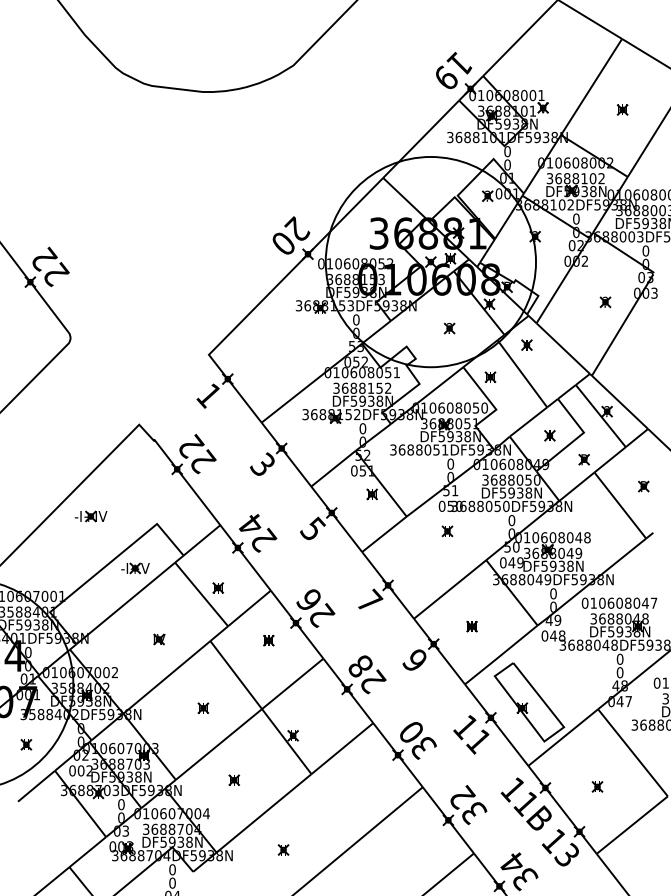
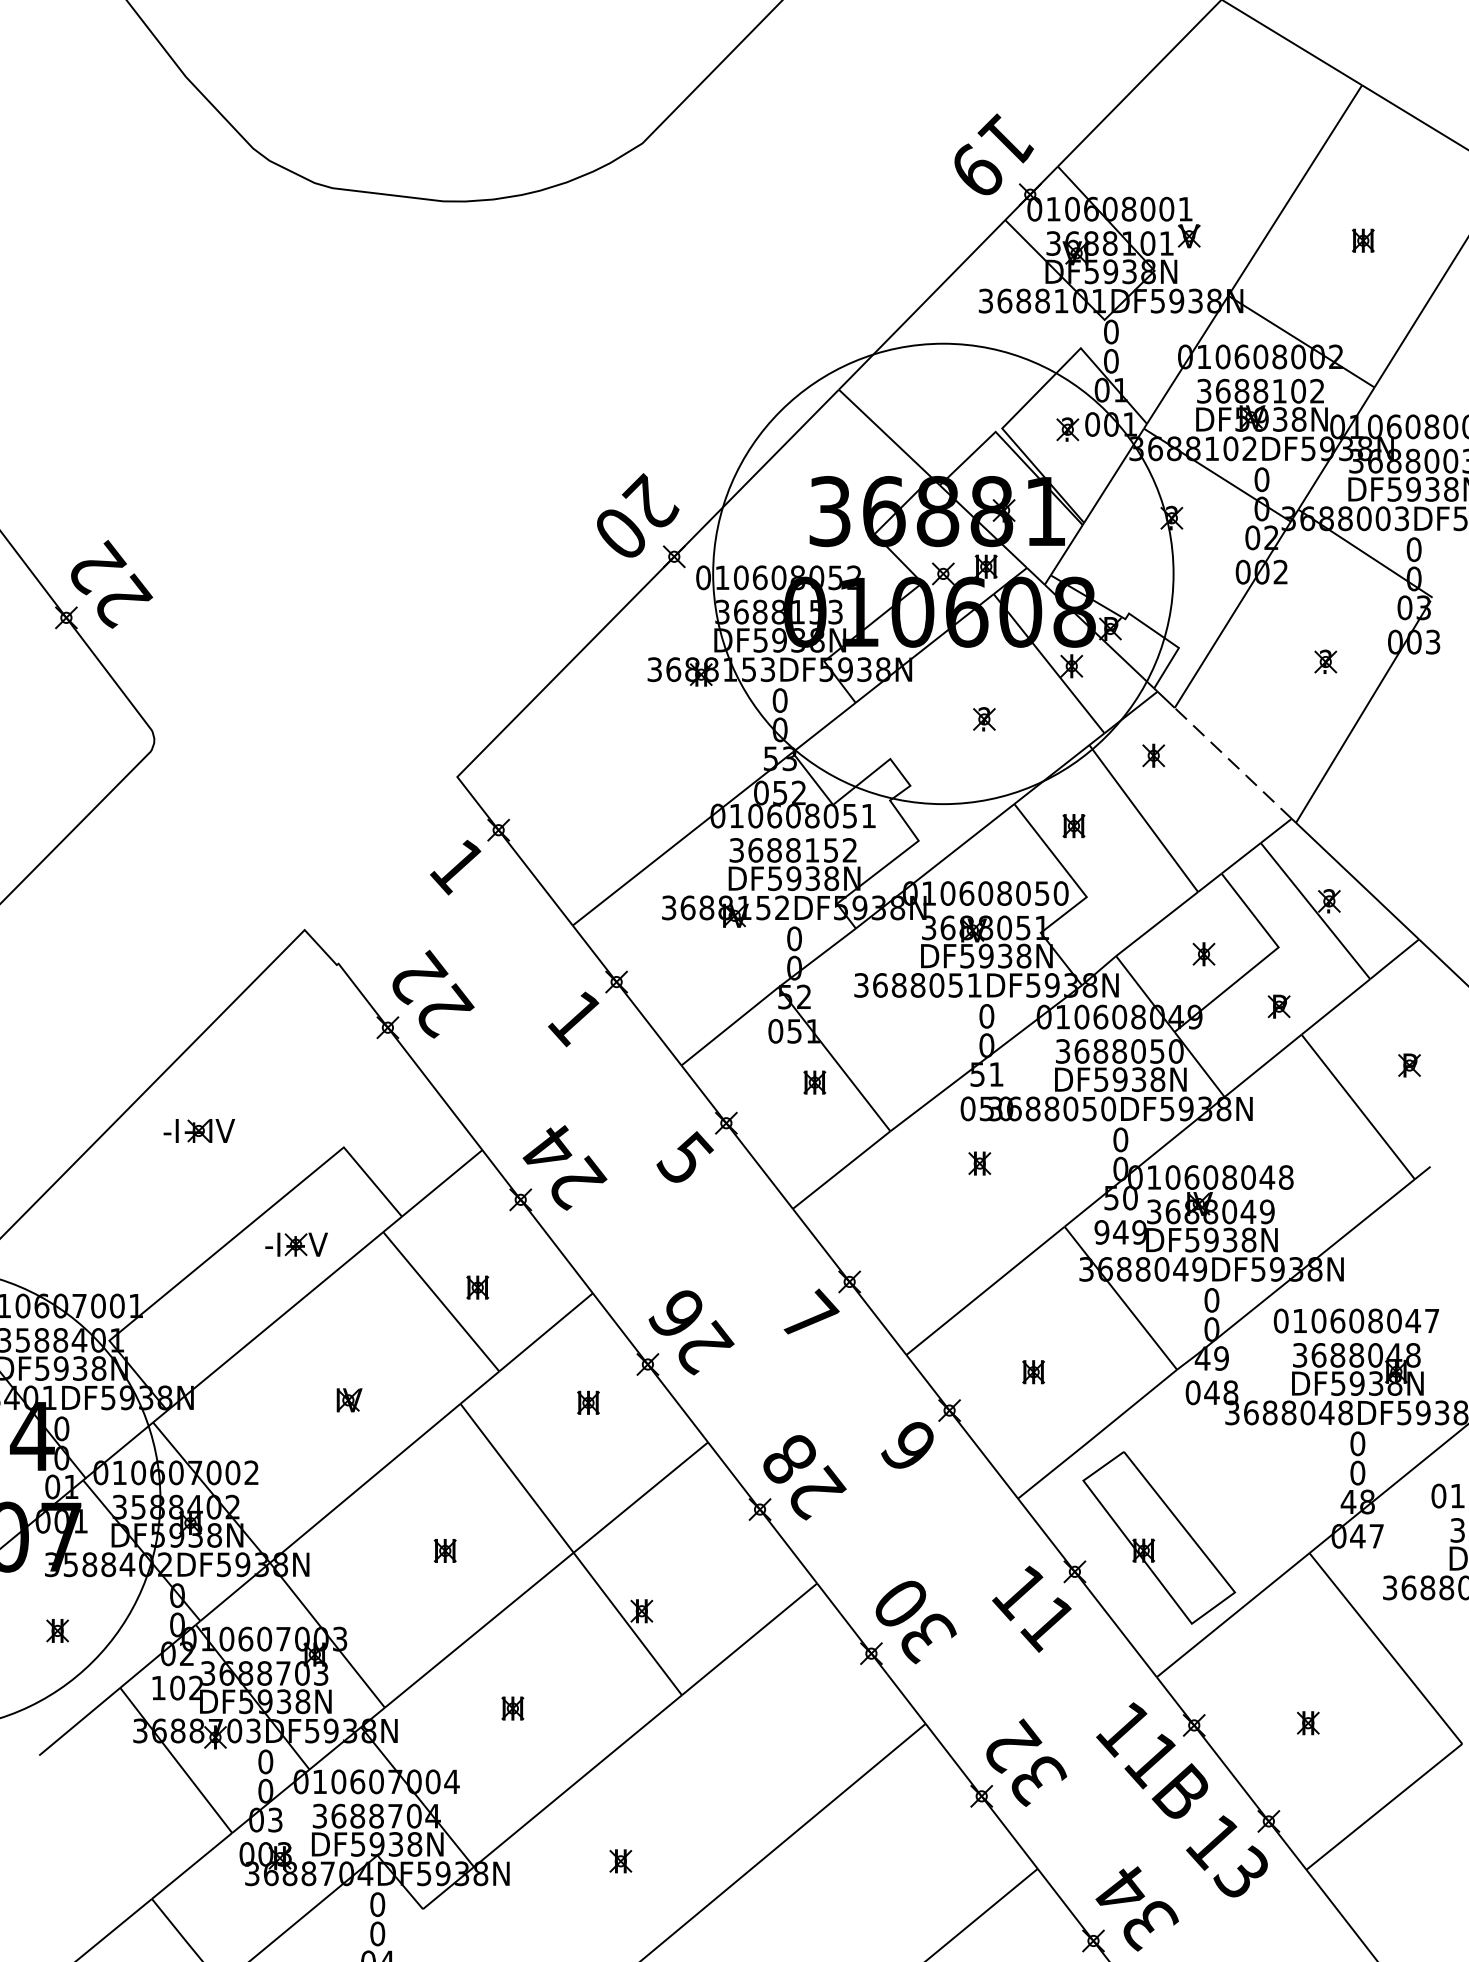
line: (563, 348) -> (1233, 763), solid -> dashed
text: (262, 465) -> (574, 1019), 3 -> 1
text: (503, 562) -> (1102, 1231), 049 -> 949
text: (72, 770) -> (158, 1687), 002 -> 102

